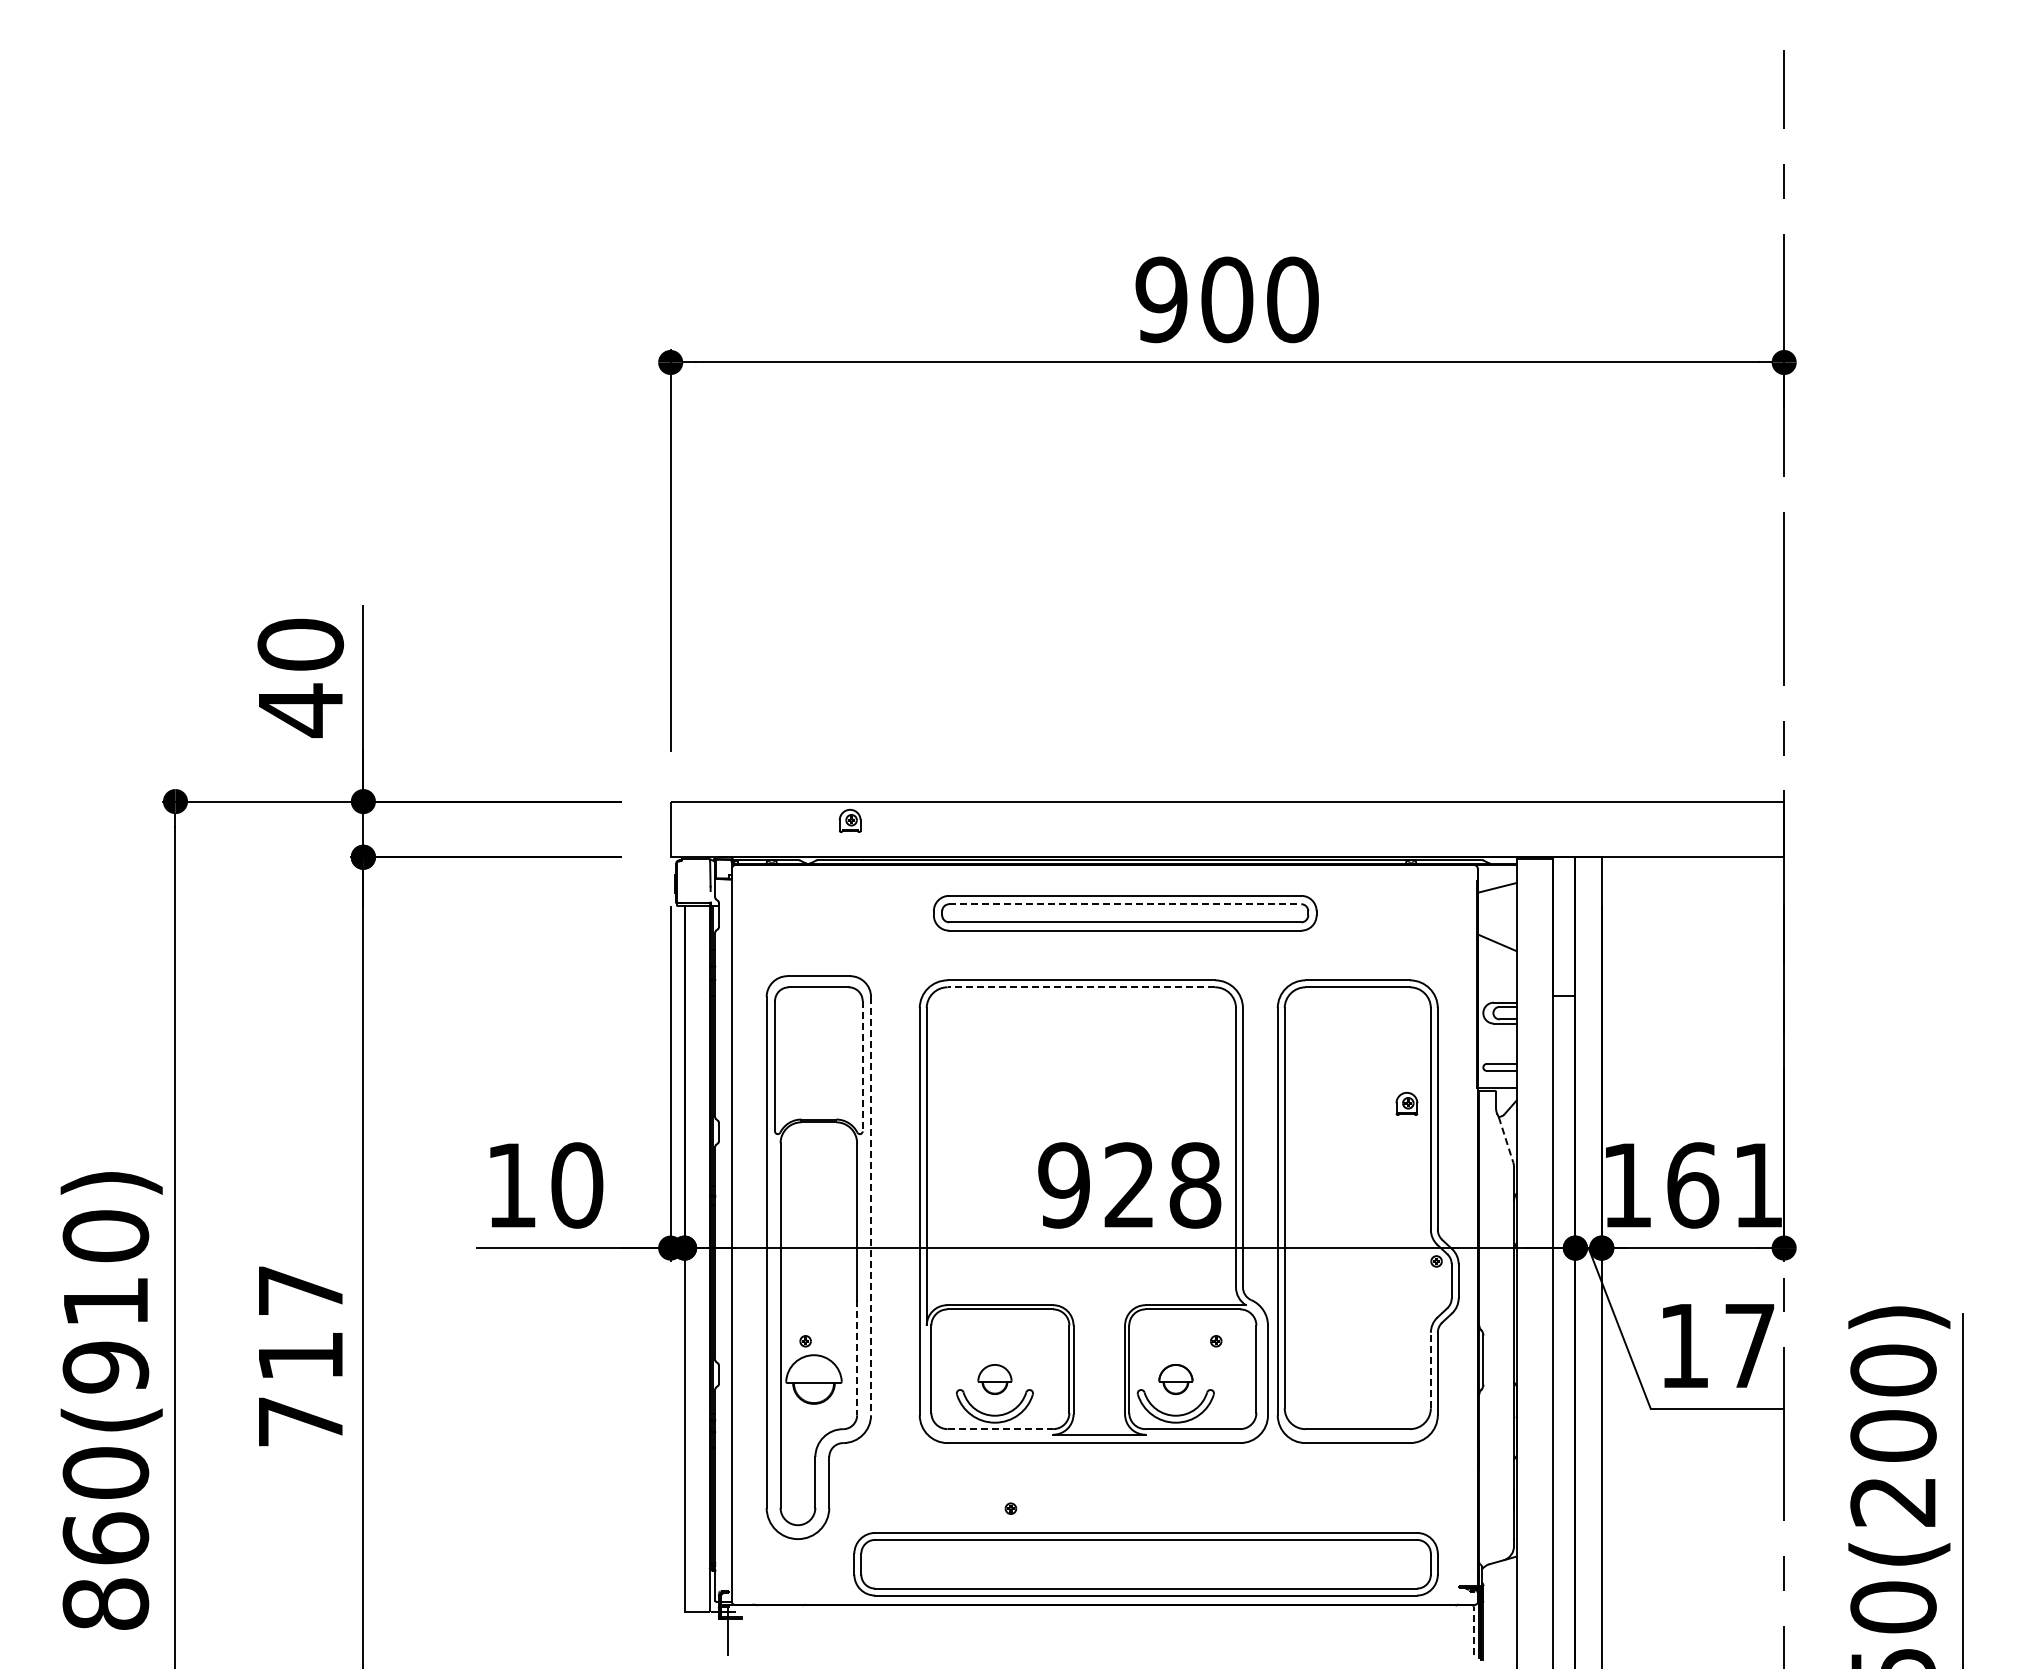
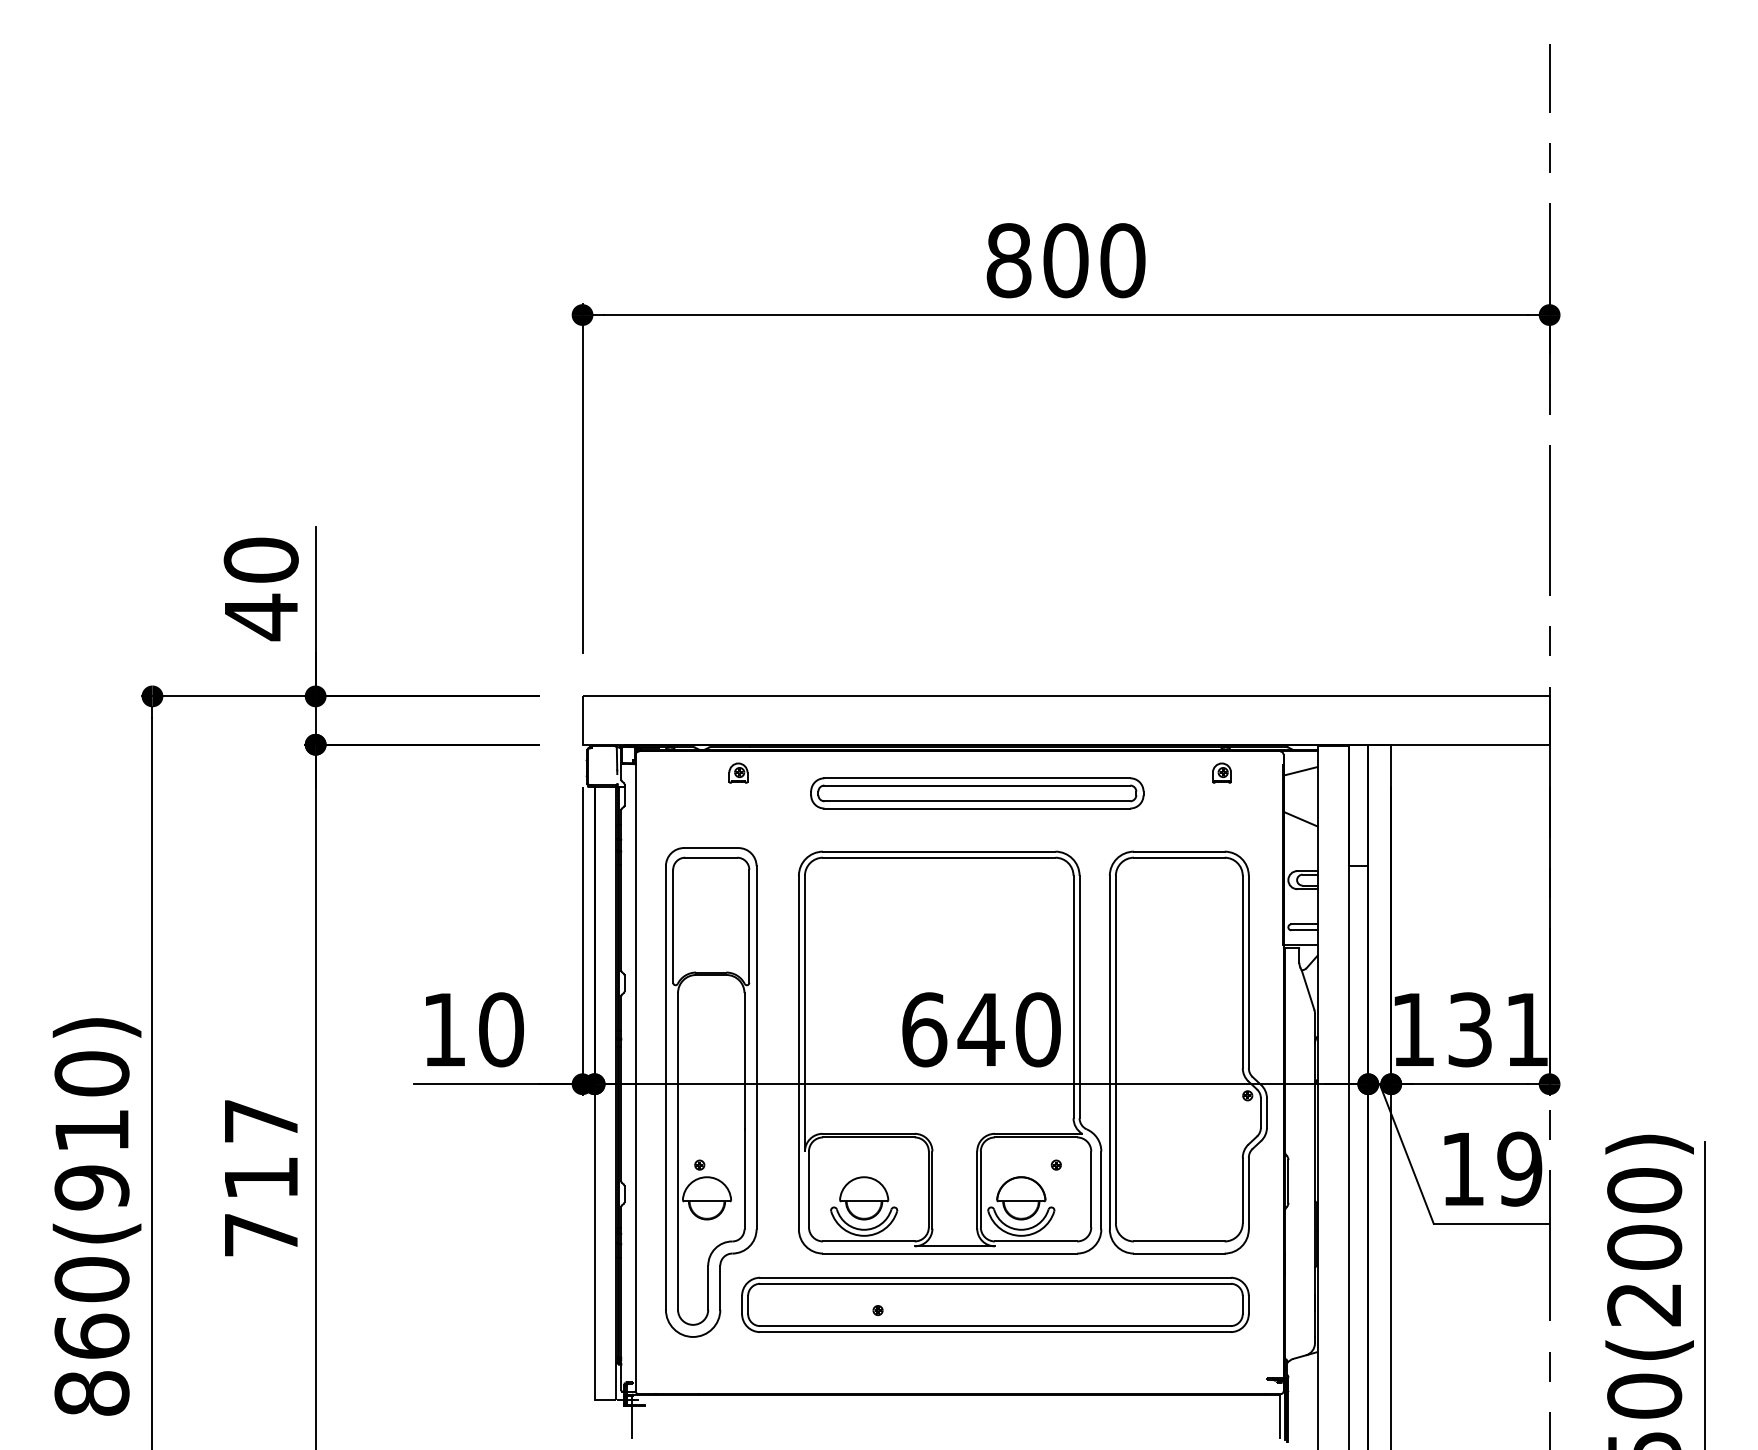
text: (1161, 299) -> (1008, 260), 900 -> 800
part: (849, 820) -> (737, 772), moved
line: (1125, 904) -> (977, 785), dashed -> solid
line: (1081, 987) -> (939, 857), dashed -> solid
line: (862, 1066) -> (749, 926), dashed -> solid
part: (1406, 1103) -> (1221, 772), moved
line: (1506, 1139) -> (1308, 989), dashed -> solid
text: (1129, 1185) -> (981, 1029), 928 -> 640
text: (1693, 1185) -> (1470, 1029), 161 -> 131
line: (871, 1206) -> (756, 1048), dashed -> solid
text: (1749, 1345) -> (1519, 1168), 17 -> 19
line: (857, 1357) -> (744, 1179), dashed -> solid
line: (1430, 1370) -> (1242, 1190), dashed -> solid
part: (994, 1379) -> (863, 1198), size x1.67
part: (1175, 1379) -> (1020, 1198), size x1.67
line: (1000, 1429) -> (869, 1241), dashed -> solid
part: (1145, 1564) -> (994, 1305), moved
line: (1473, 1630) -> (1279, 1416), dashed -> solid

